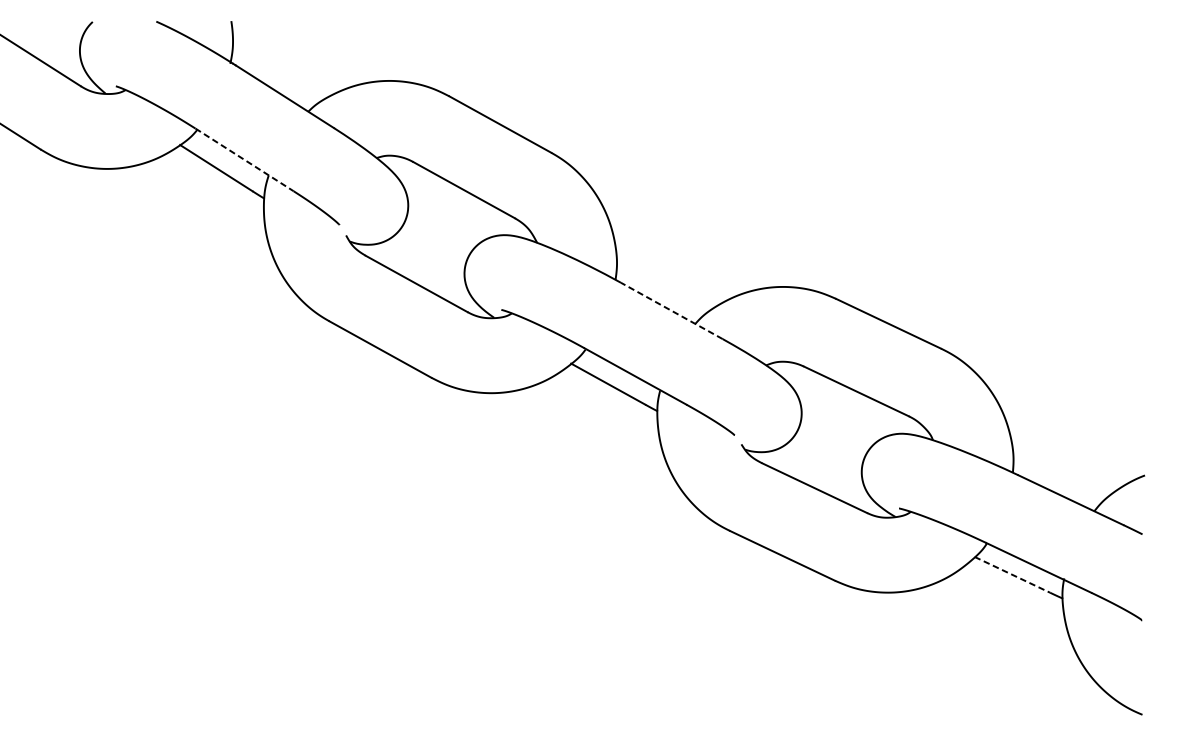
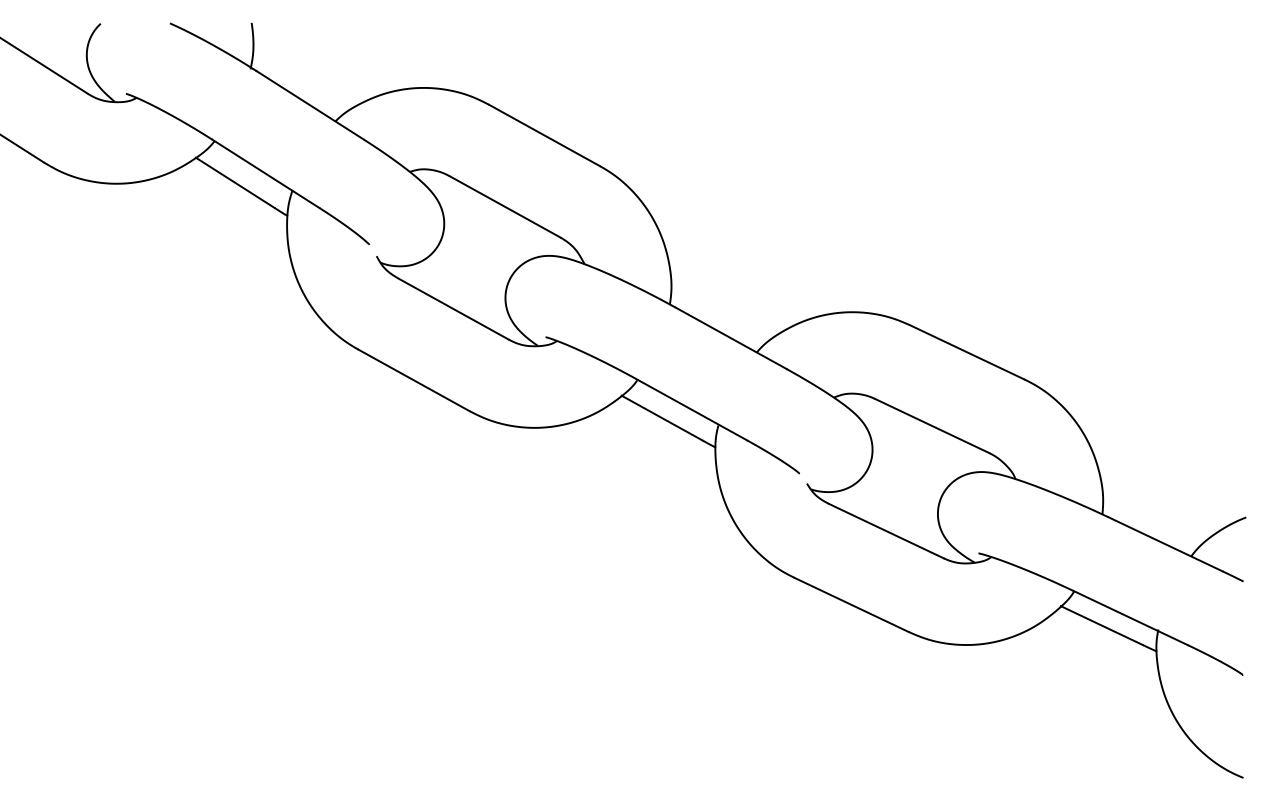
line: (244, 160) -> (266, 174), dashed -> solid
line: (671, 311) -> (730, 338), dashed -> solid
line: (1012, 574) -> (1102, 625), dashed -> solid

